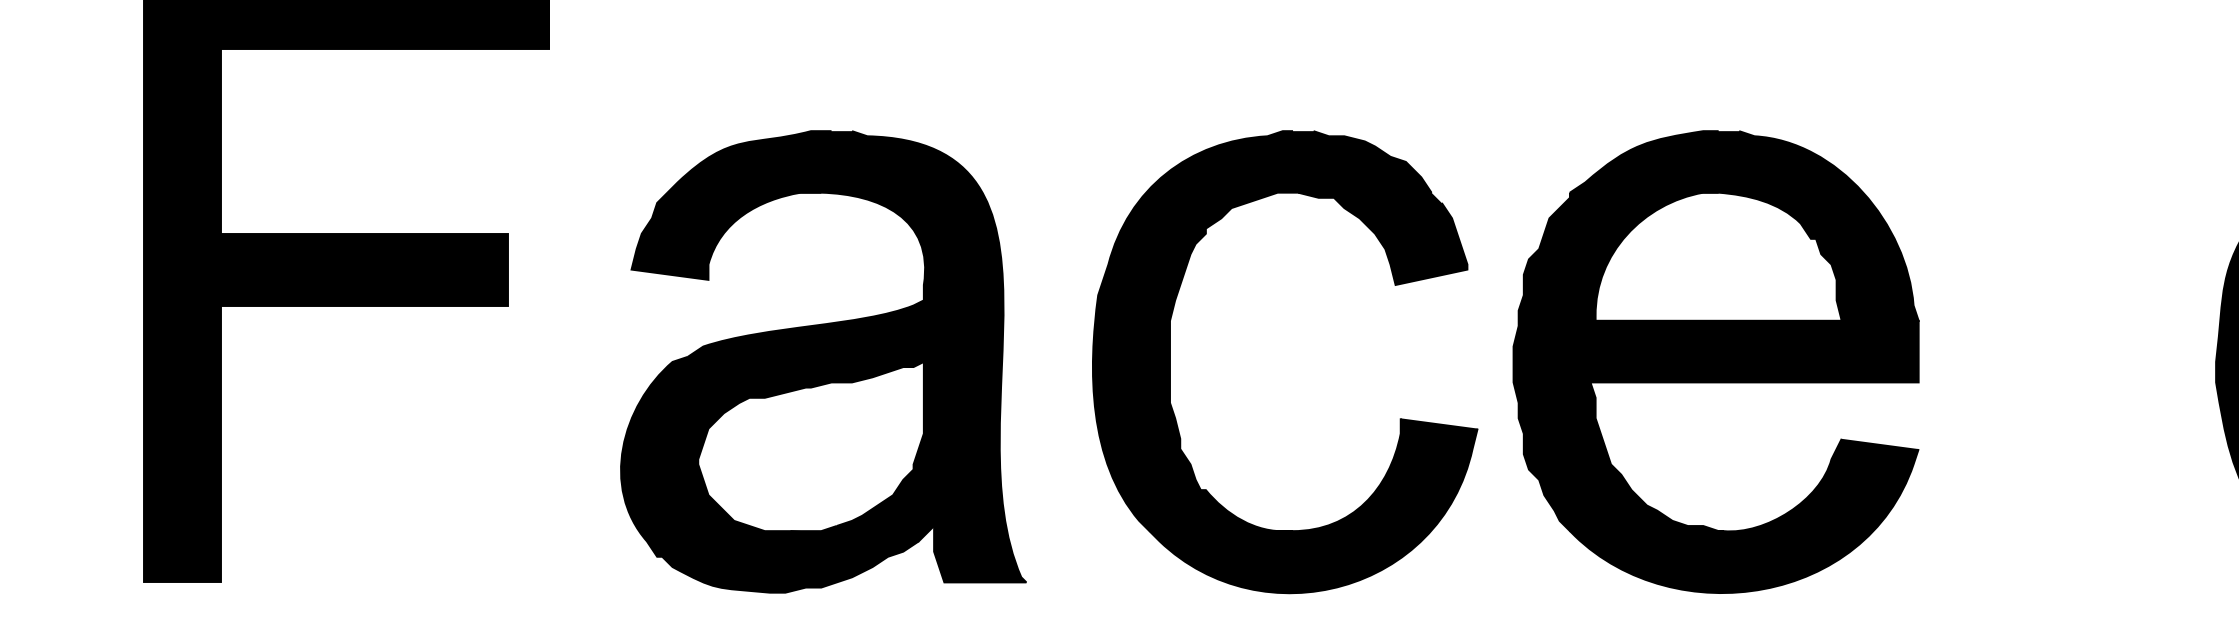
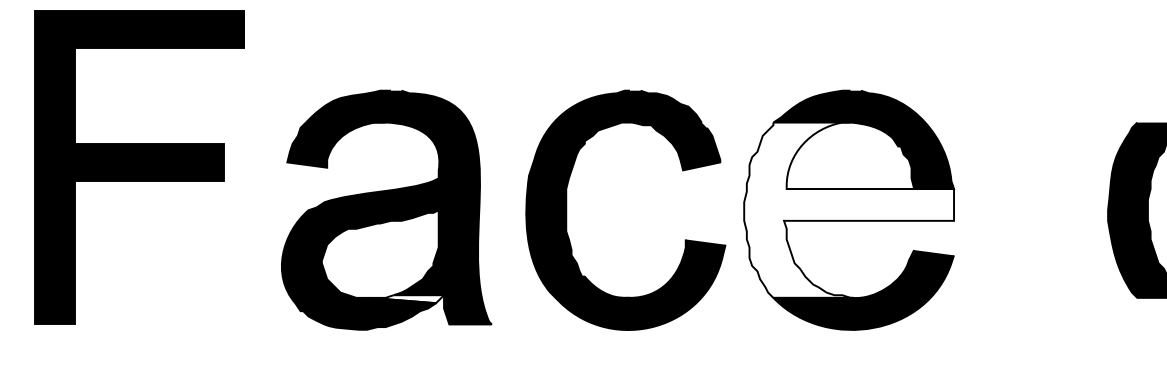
fill: (1716, 360) -> (849, 209), removed
fill: (861, 534) -> (406, 299), removed

